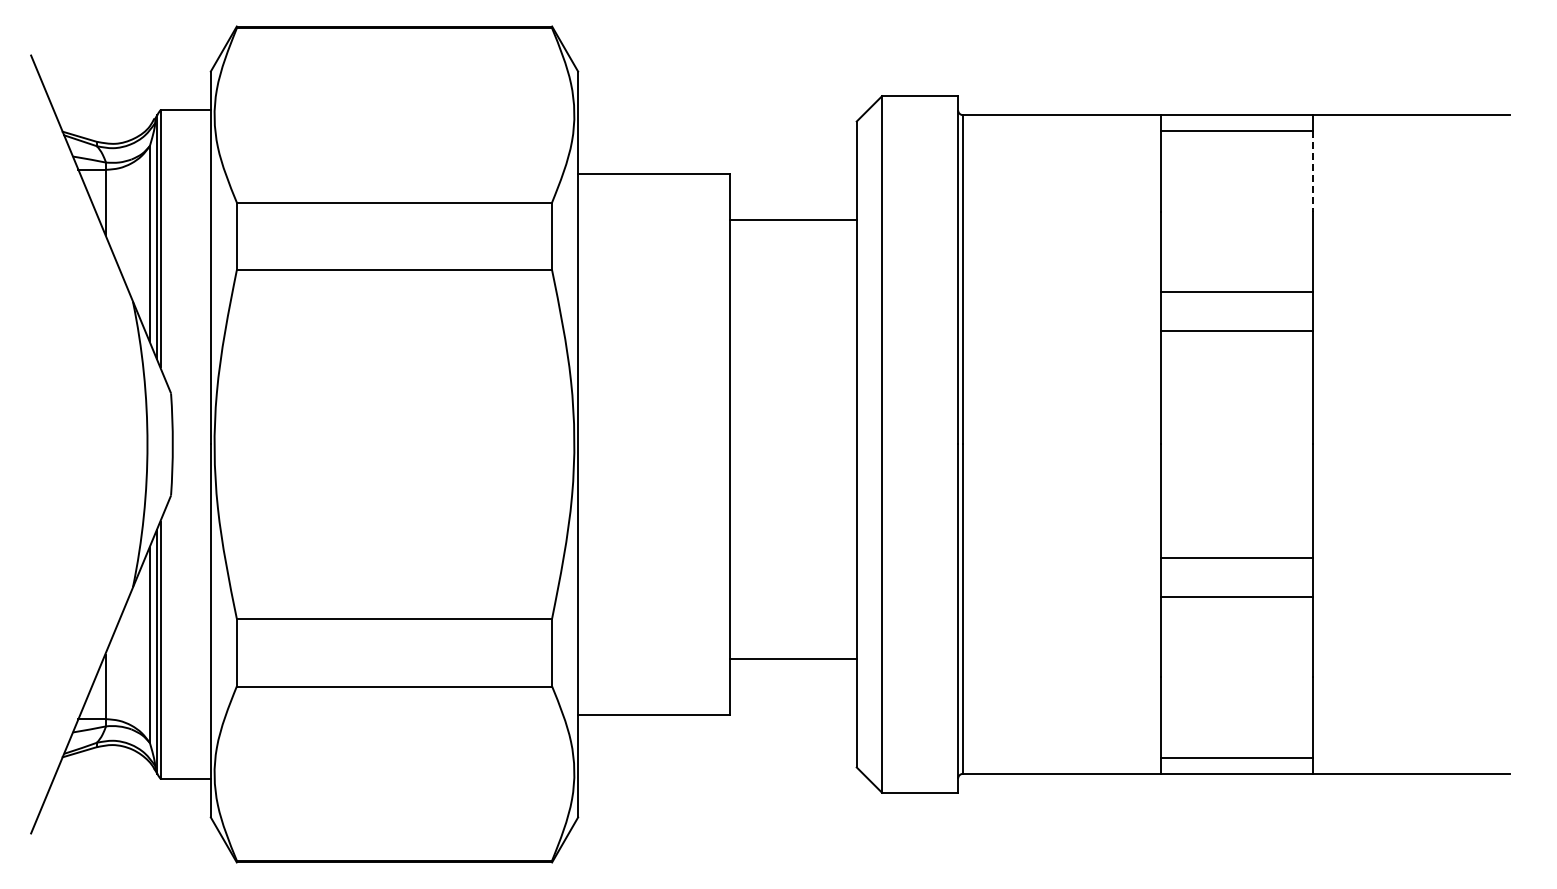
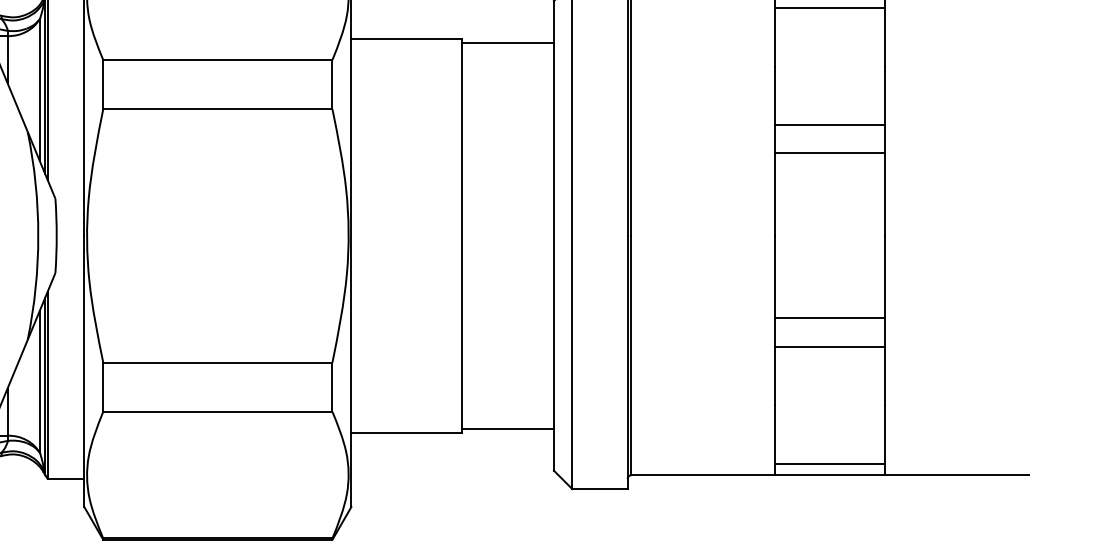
line: (1312, 172) -> (885, 38), dashed -> solid
line: (793, 220) -> (507, 43), moved
line: (793, 658) -> (507, 428), moved

